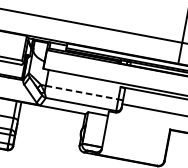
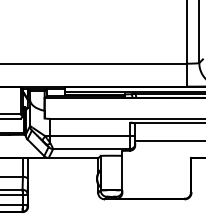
line: (84, 93) -> (93, 136), dashed -> solid

